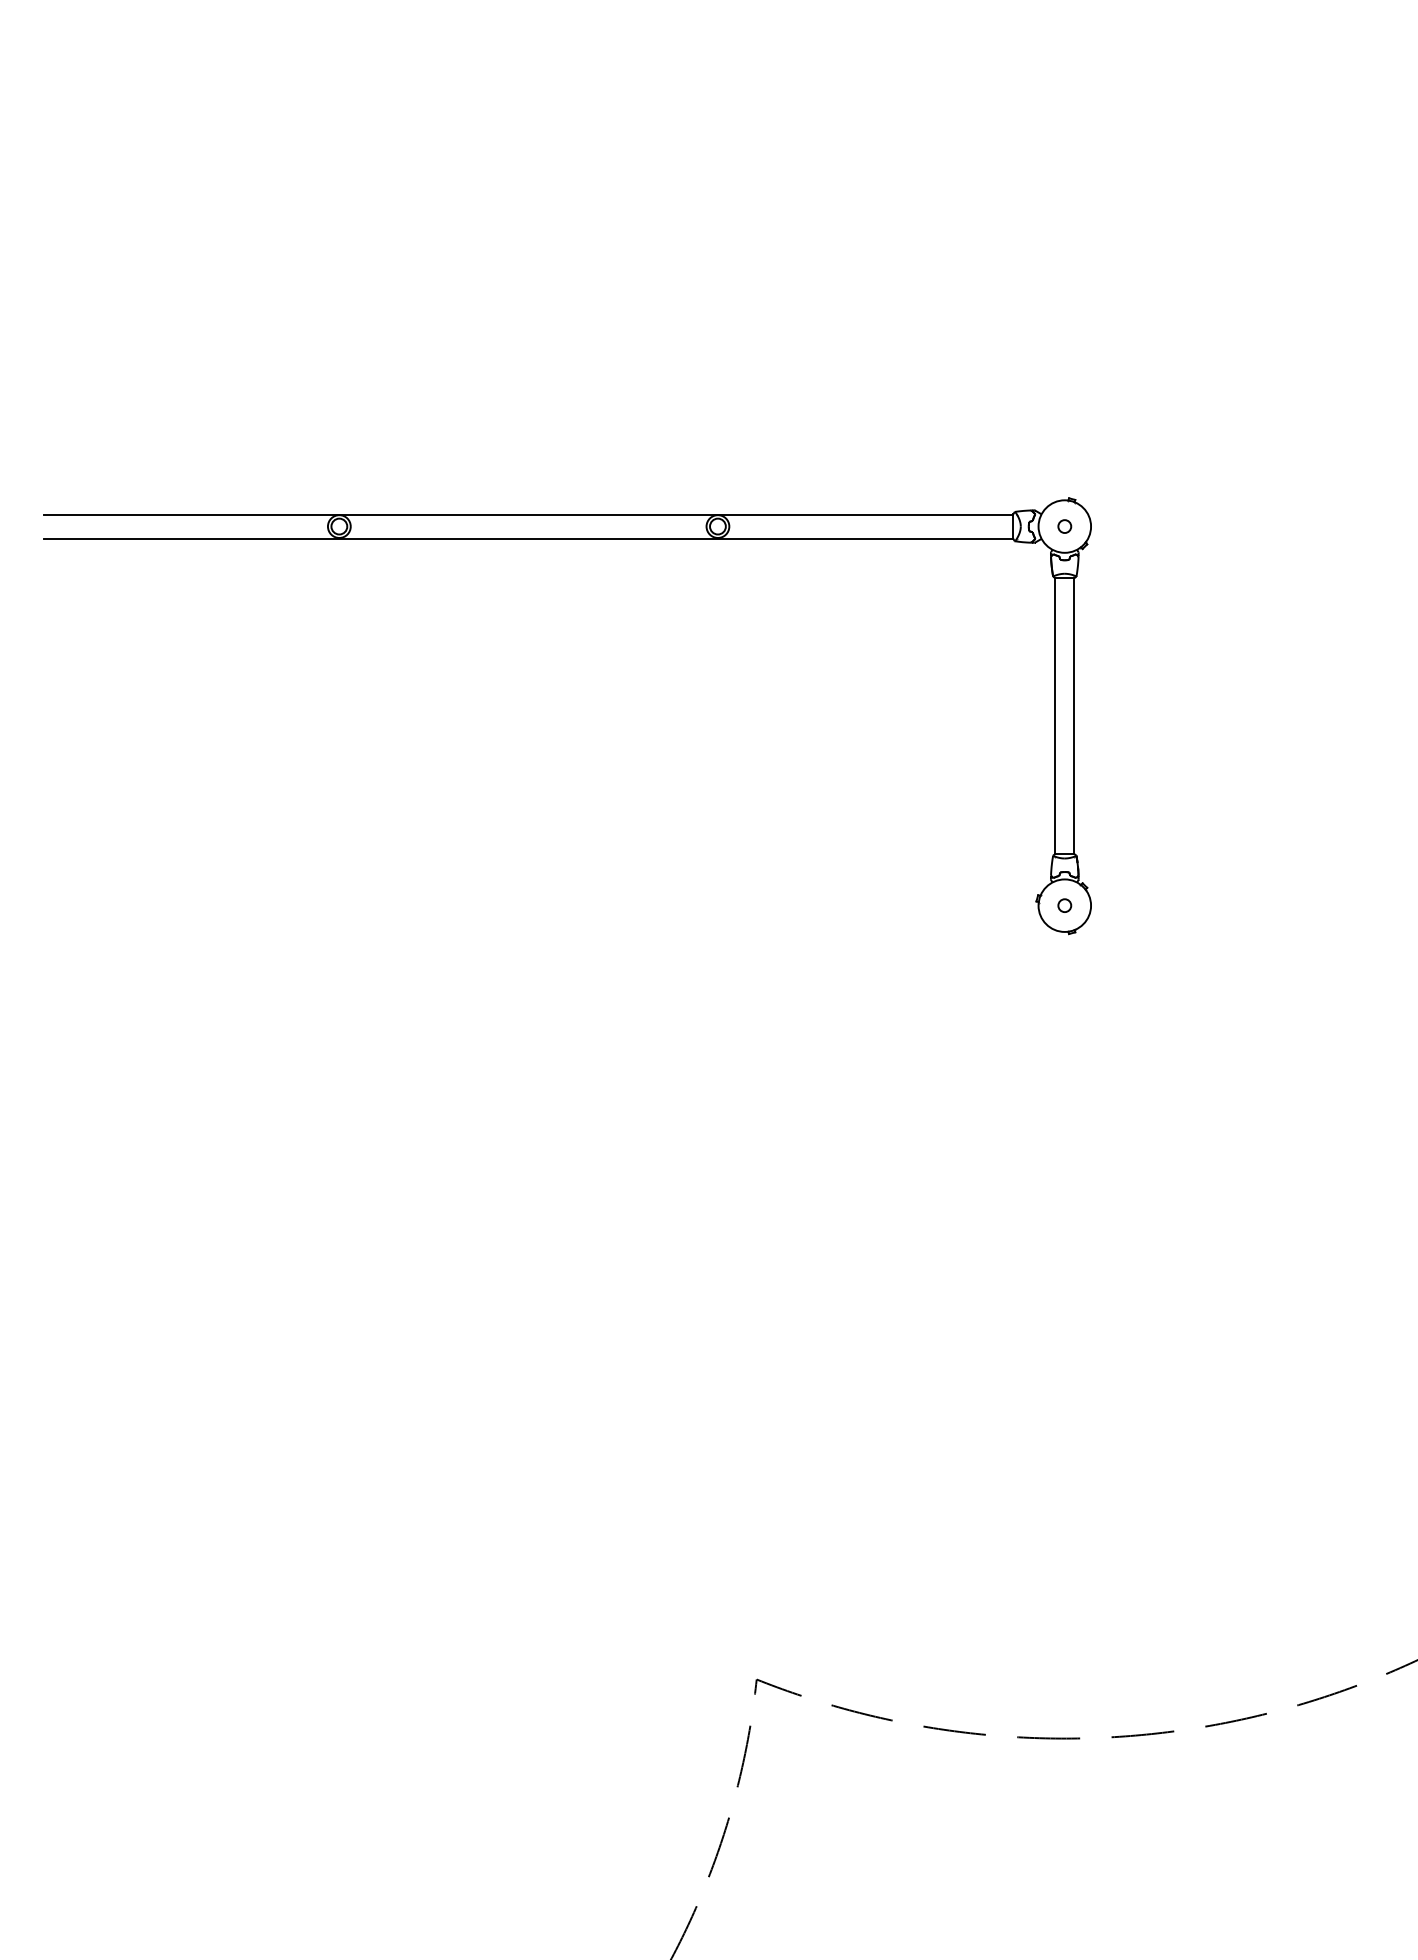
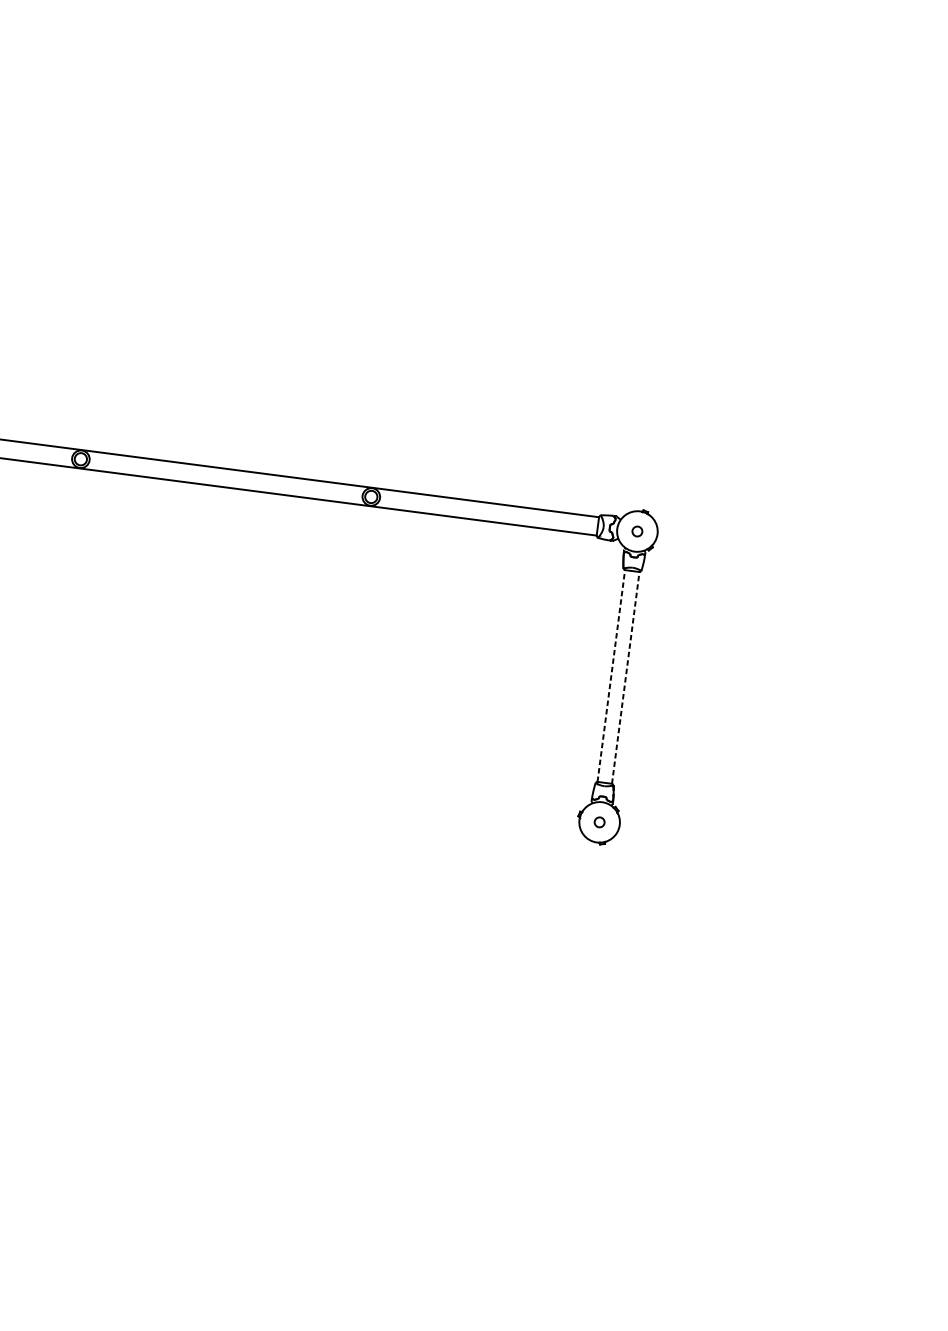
line: (1055, 715) -> (611, 675), solid -> dashed
line: (1074, 715) -> (626, 677), solid -> dashed

